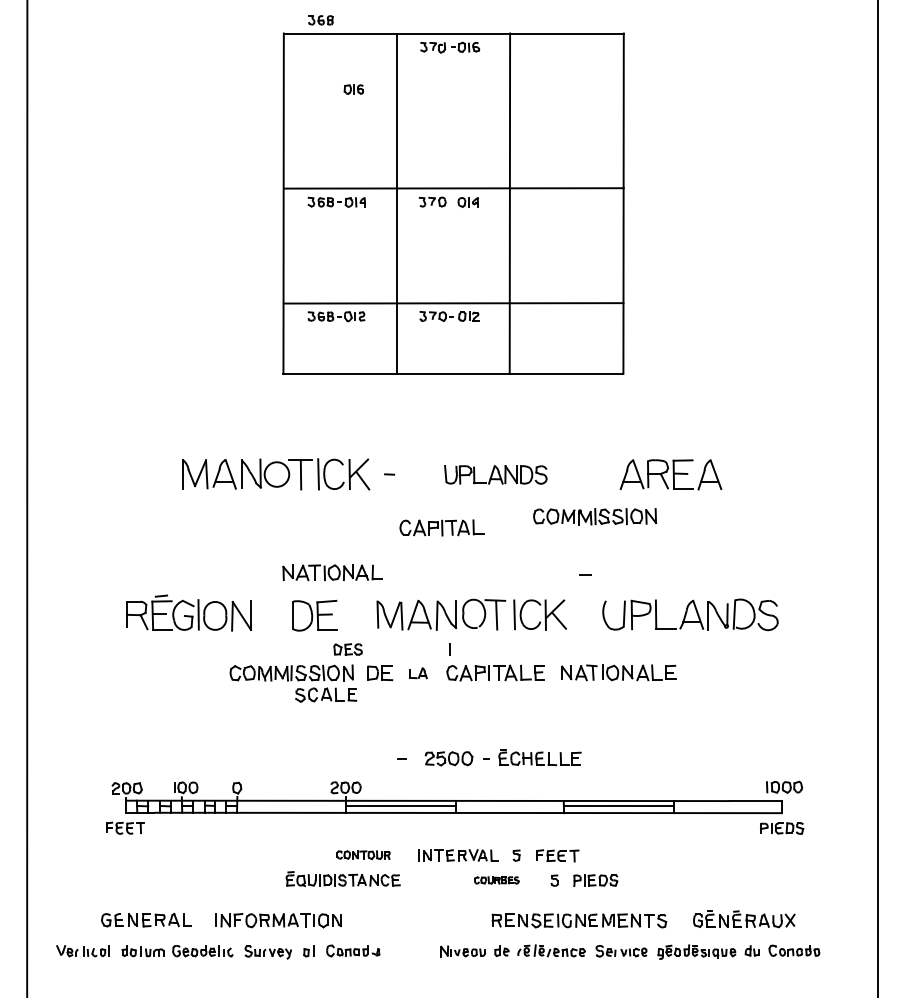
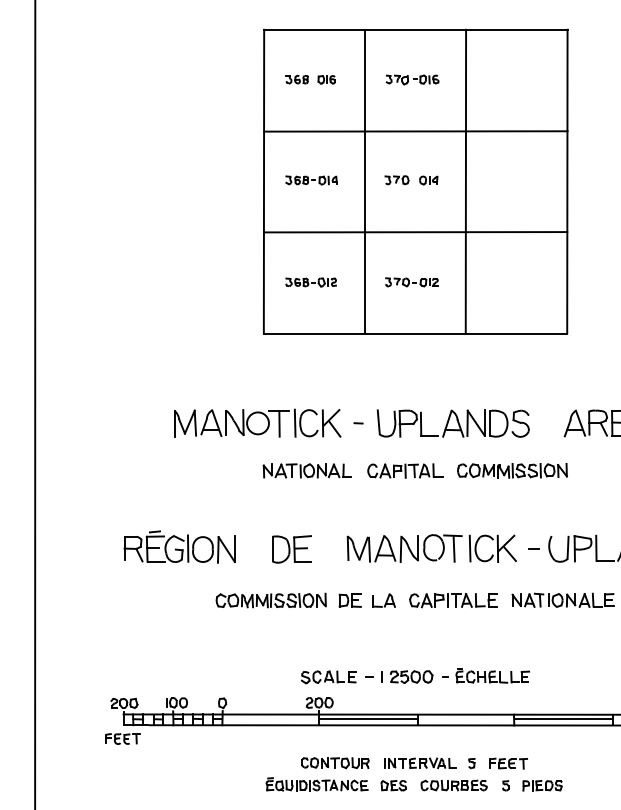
part: (320, 20) -> (296, 79), moved
part: (450, 47) -> (412, 79), moved
line: (453, 188) -> (415, 131), moved
line: (453, 303) -> (415, 232), moved
part: (495, 474) -> (453, 423), size x1.67
part: (595, 516) -> (512, 470), moved
part: (332, 572) -> (307, 470), moved
line: (585, 574) -> (533, 548), moved
part: (347, 649) -> (393, 785), moved
line: (449, 649) -> (381, 676), moved
part: (418, 673) -> (384, 600), size x1.43
part: (326, 694) -> (329, 676), moved
part: (363, 854) -> (335, 762), size x1.43
part: (496, 880) -> (453, 785), size x1.67

